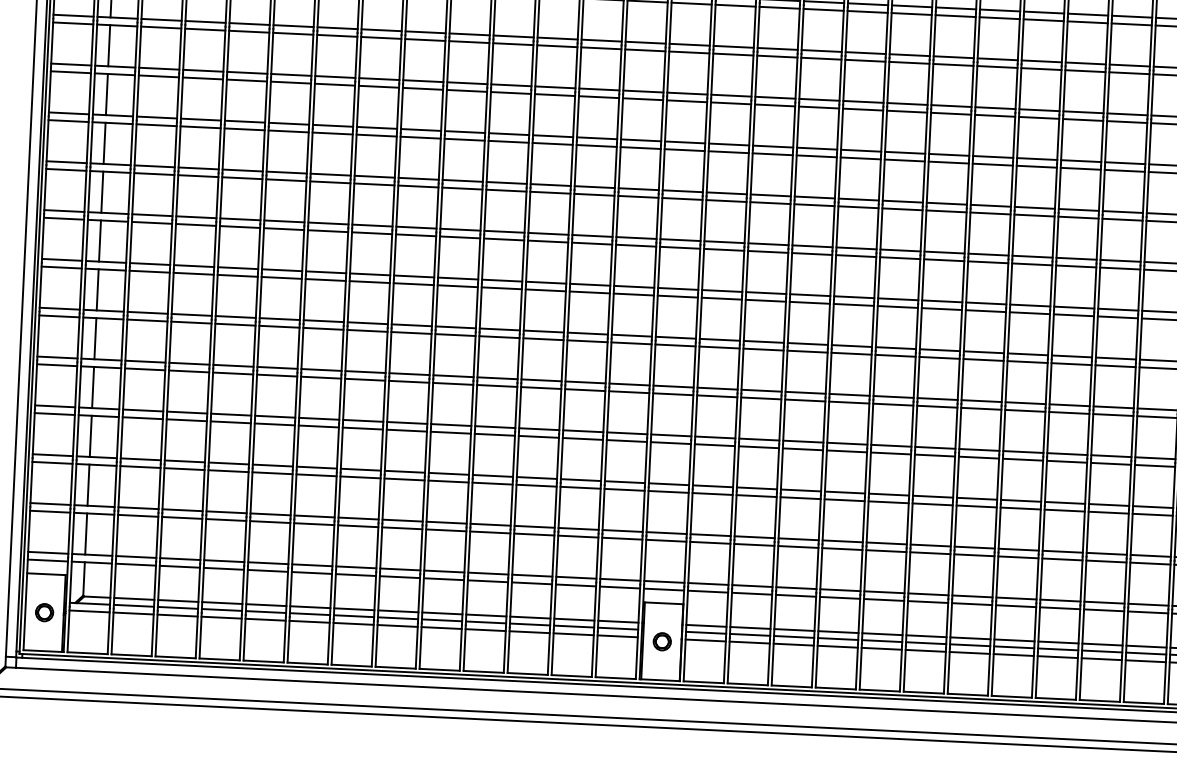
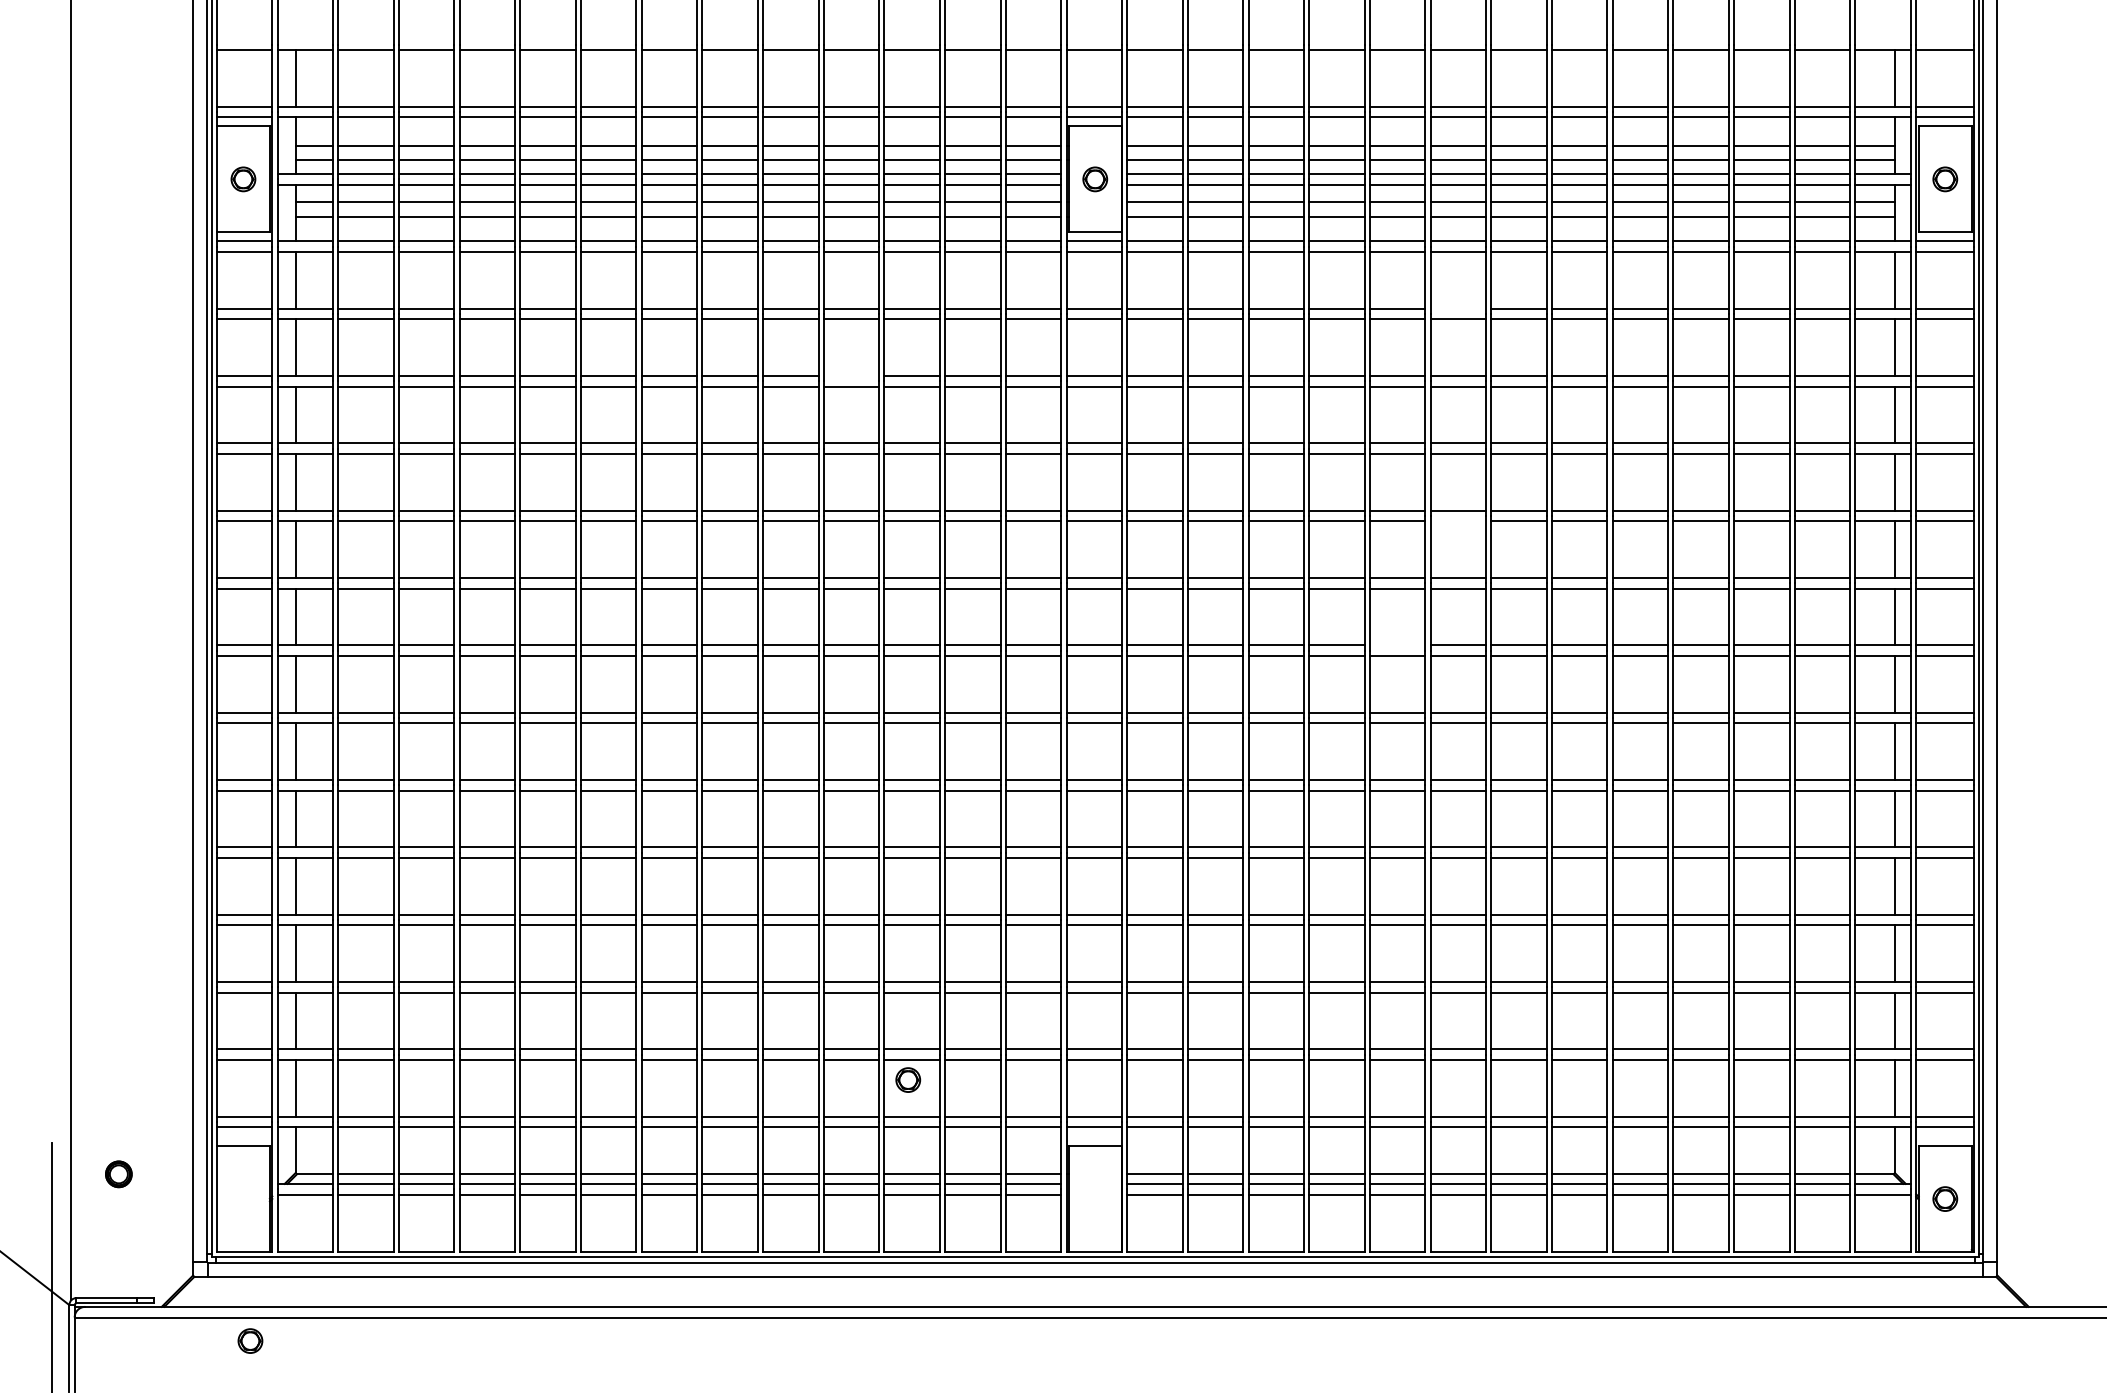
line: (956, 8) -> (1458, 308), removed
line: (513, 36) -> (851, 375), removed
line: (948, 162) -> (1458, 521), removed
line: (900, 250) -> (1397, 645), removed
part: (44, 612) -> (250, 1340), moved
part: (662, 641) -> (908, 1079), moved

